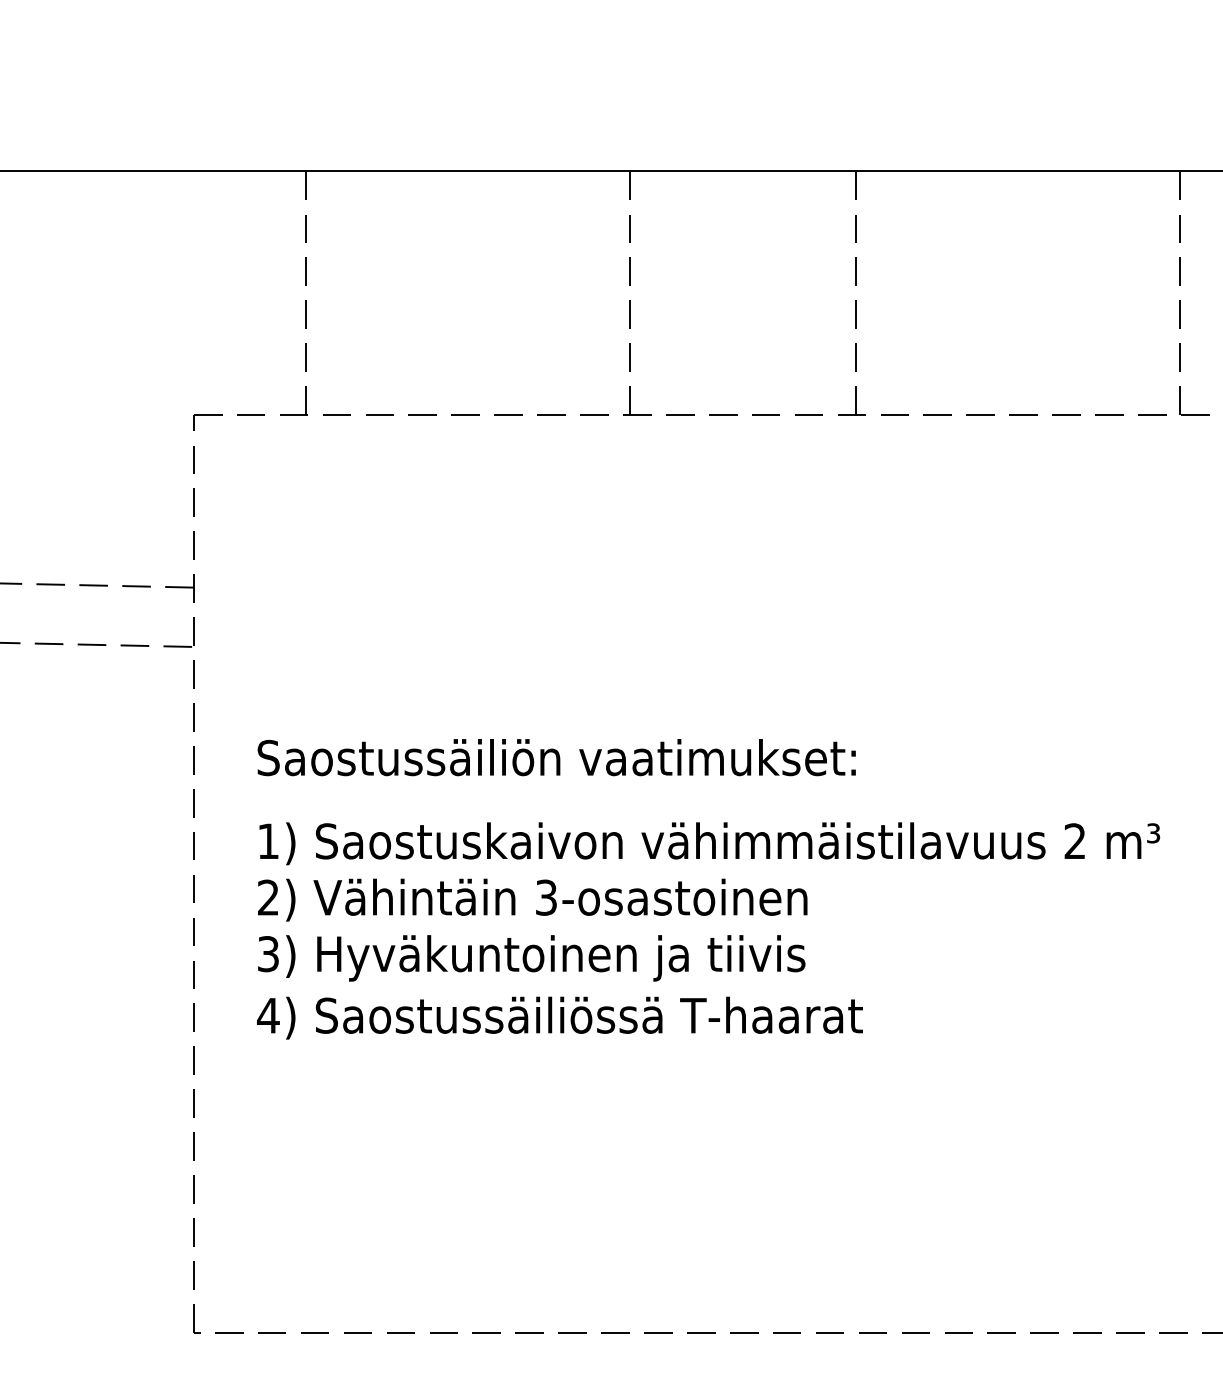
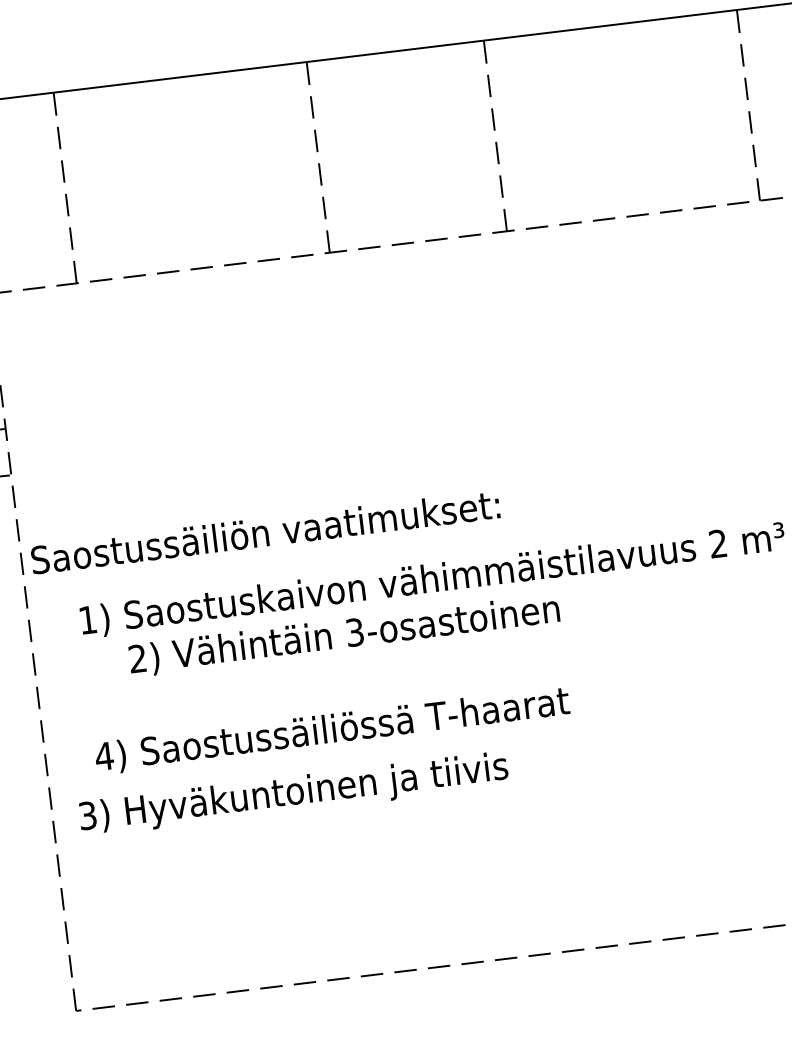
text: (556, 757) -> (265, 532), moved
text: (532, 899) -> (344, 635), moved
text: (531, 958) -> (293, 794), moved

